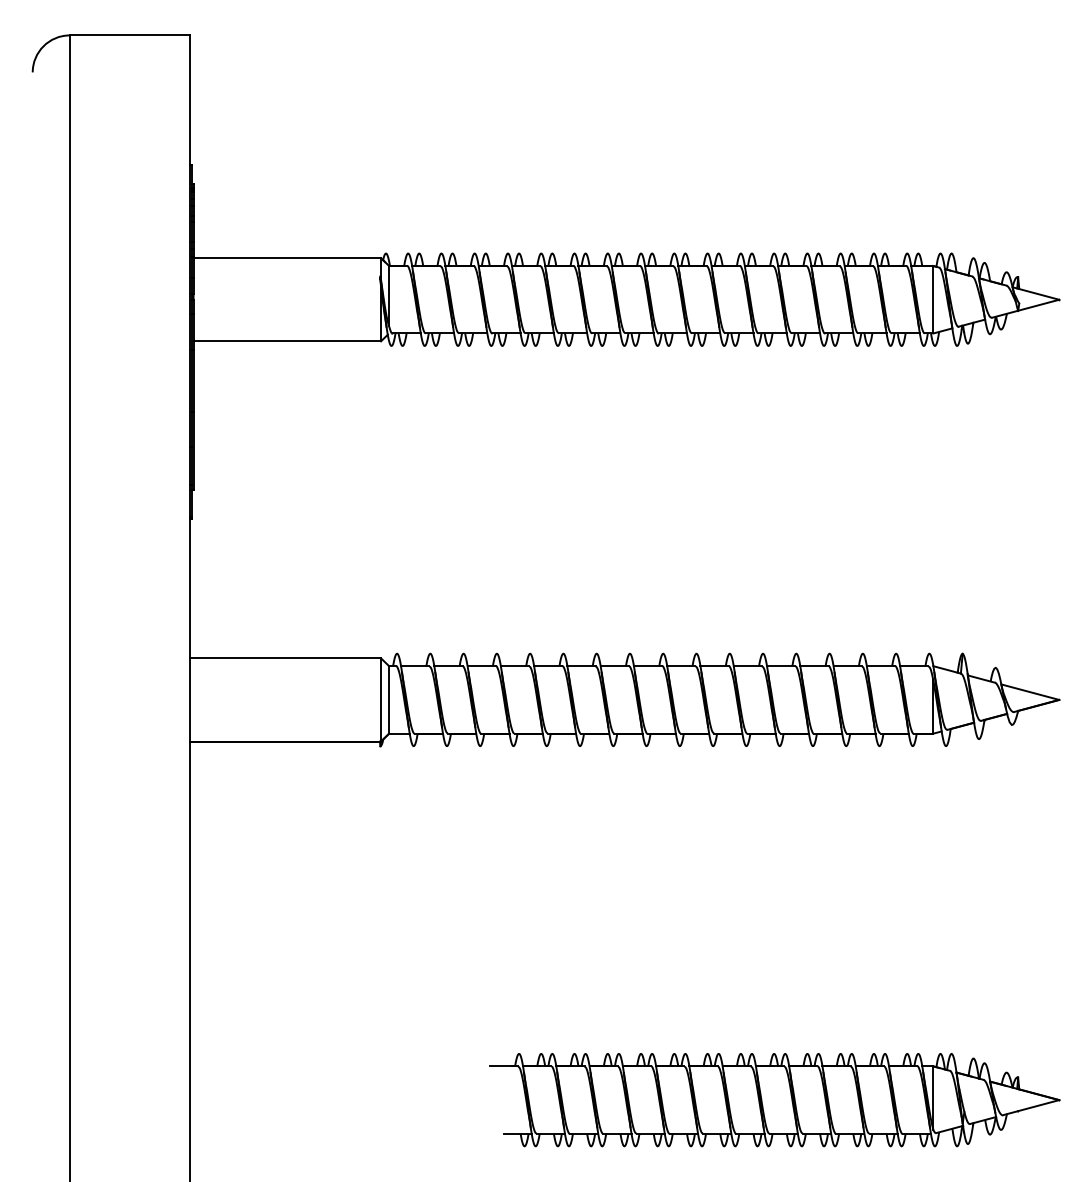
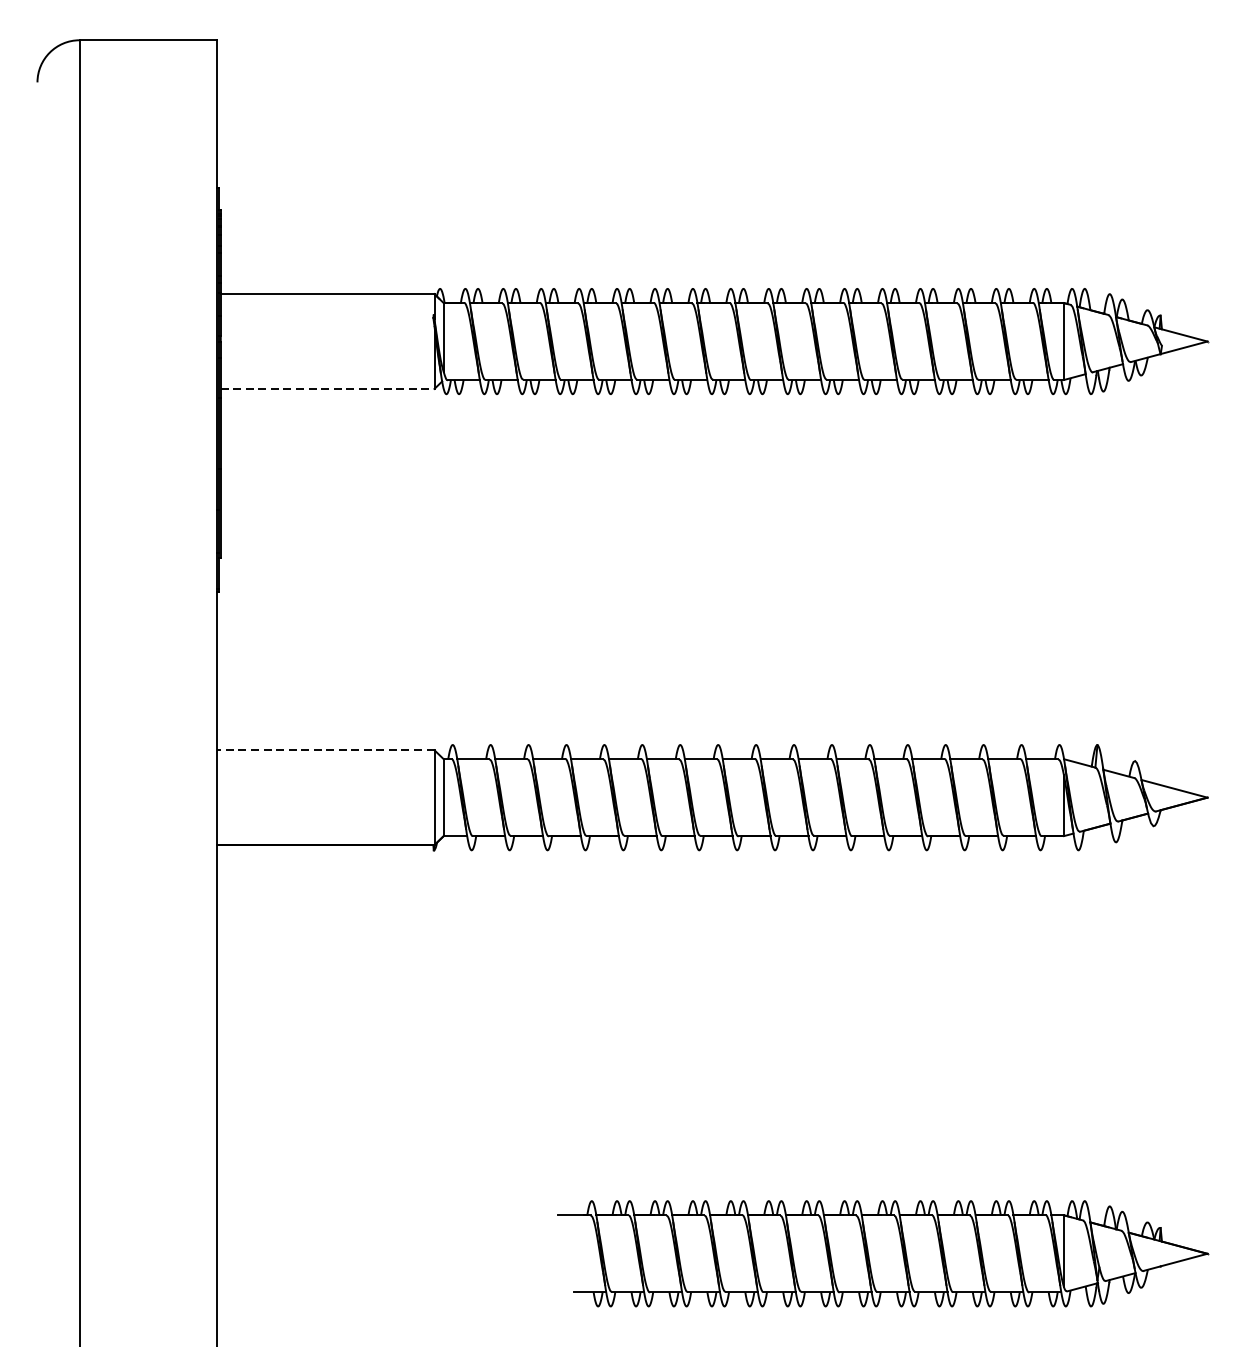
line: (287, 341) -> (327, 389), solid -> dashed
line: (285, 658) -> (325, 750), solid -> dashed

